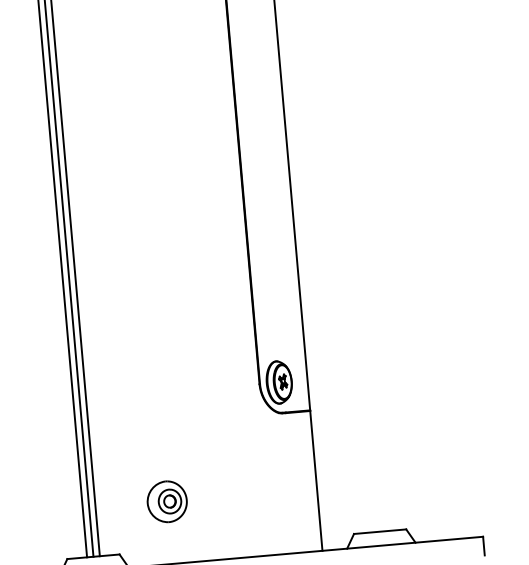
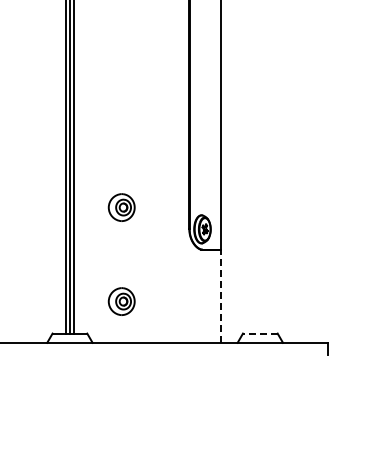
part: (154, 360) -> (121, 207), added
line: (316, 479) -> (221, 295), solid -> dashed
line: (378, 531) -> (259, 333), solid -> dashed

